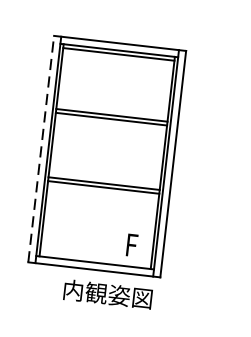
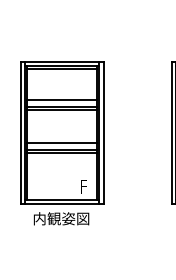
line: (113, 104) -> (62, 100), added
line: (41, 147) -> (20, 132), dashed -> solid
line: (105, 172) -> (62, 143), added
text: (108, 293) -> (61, 218), moved

